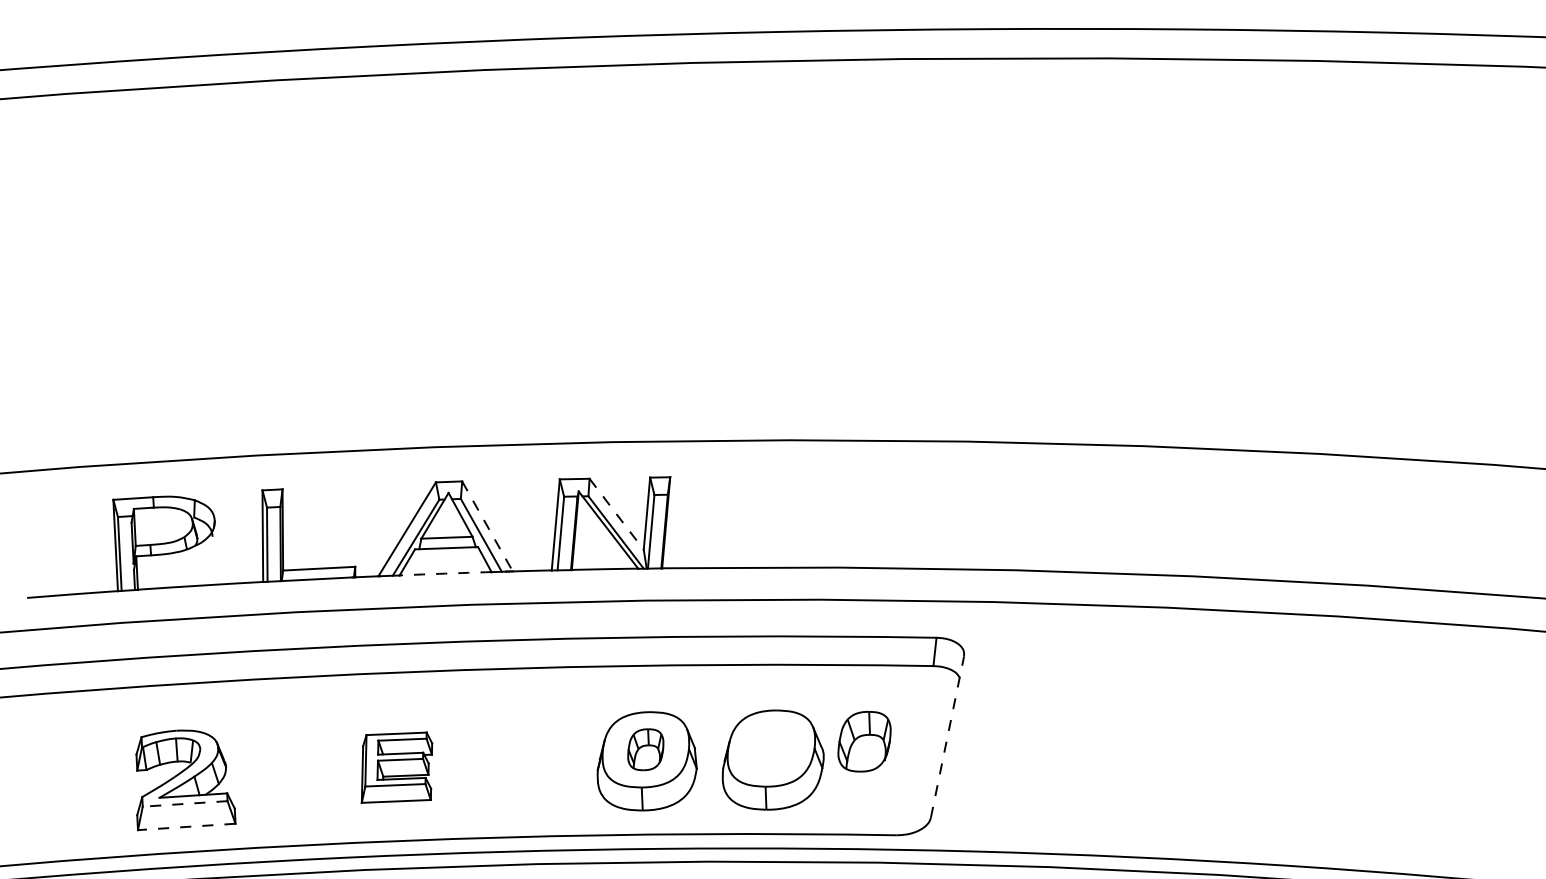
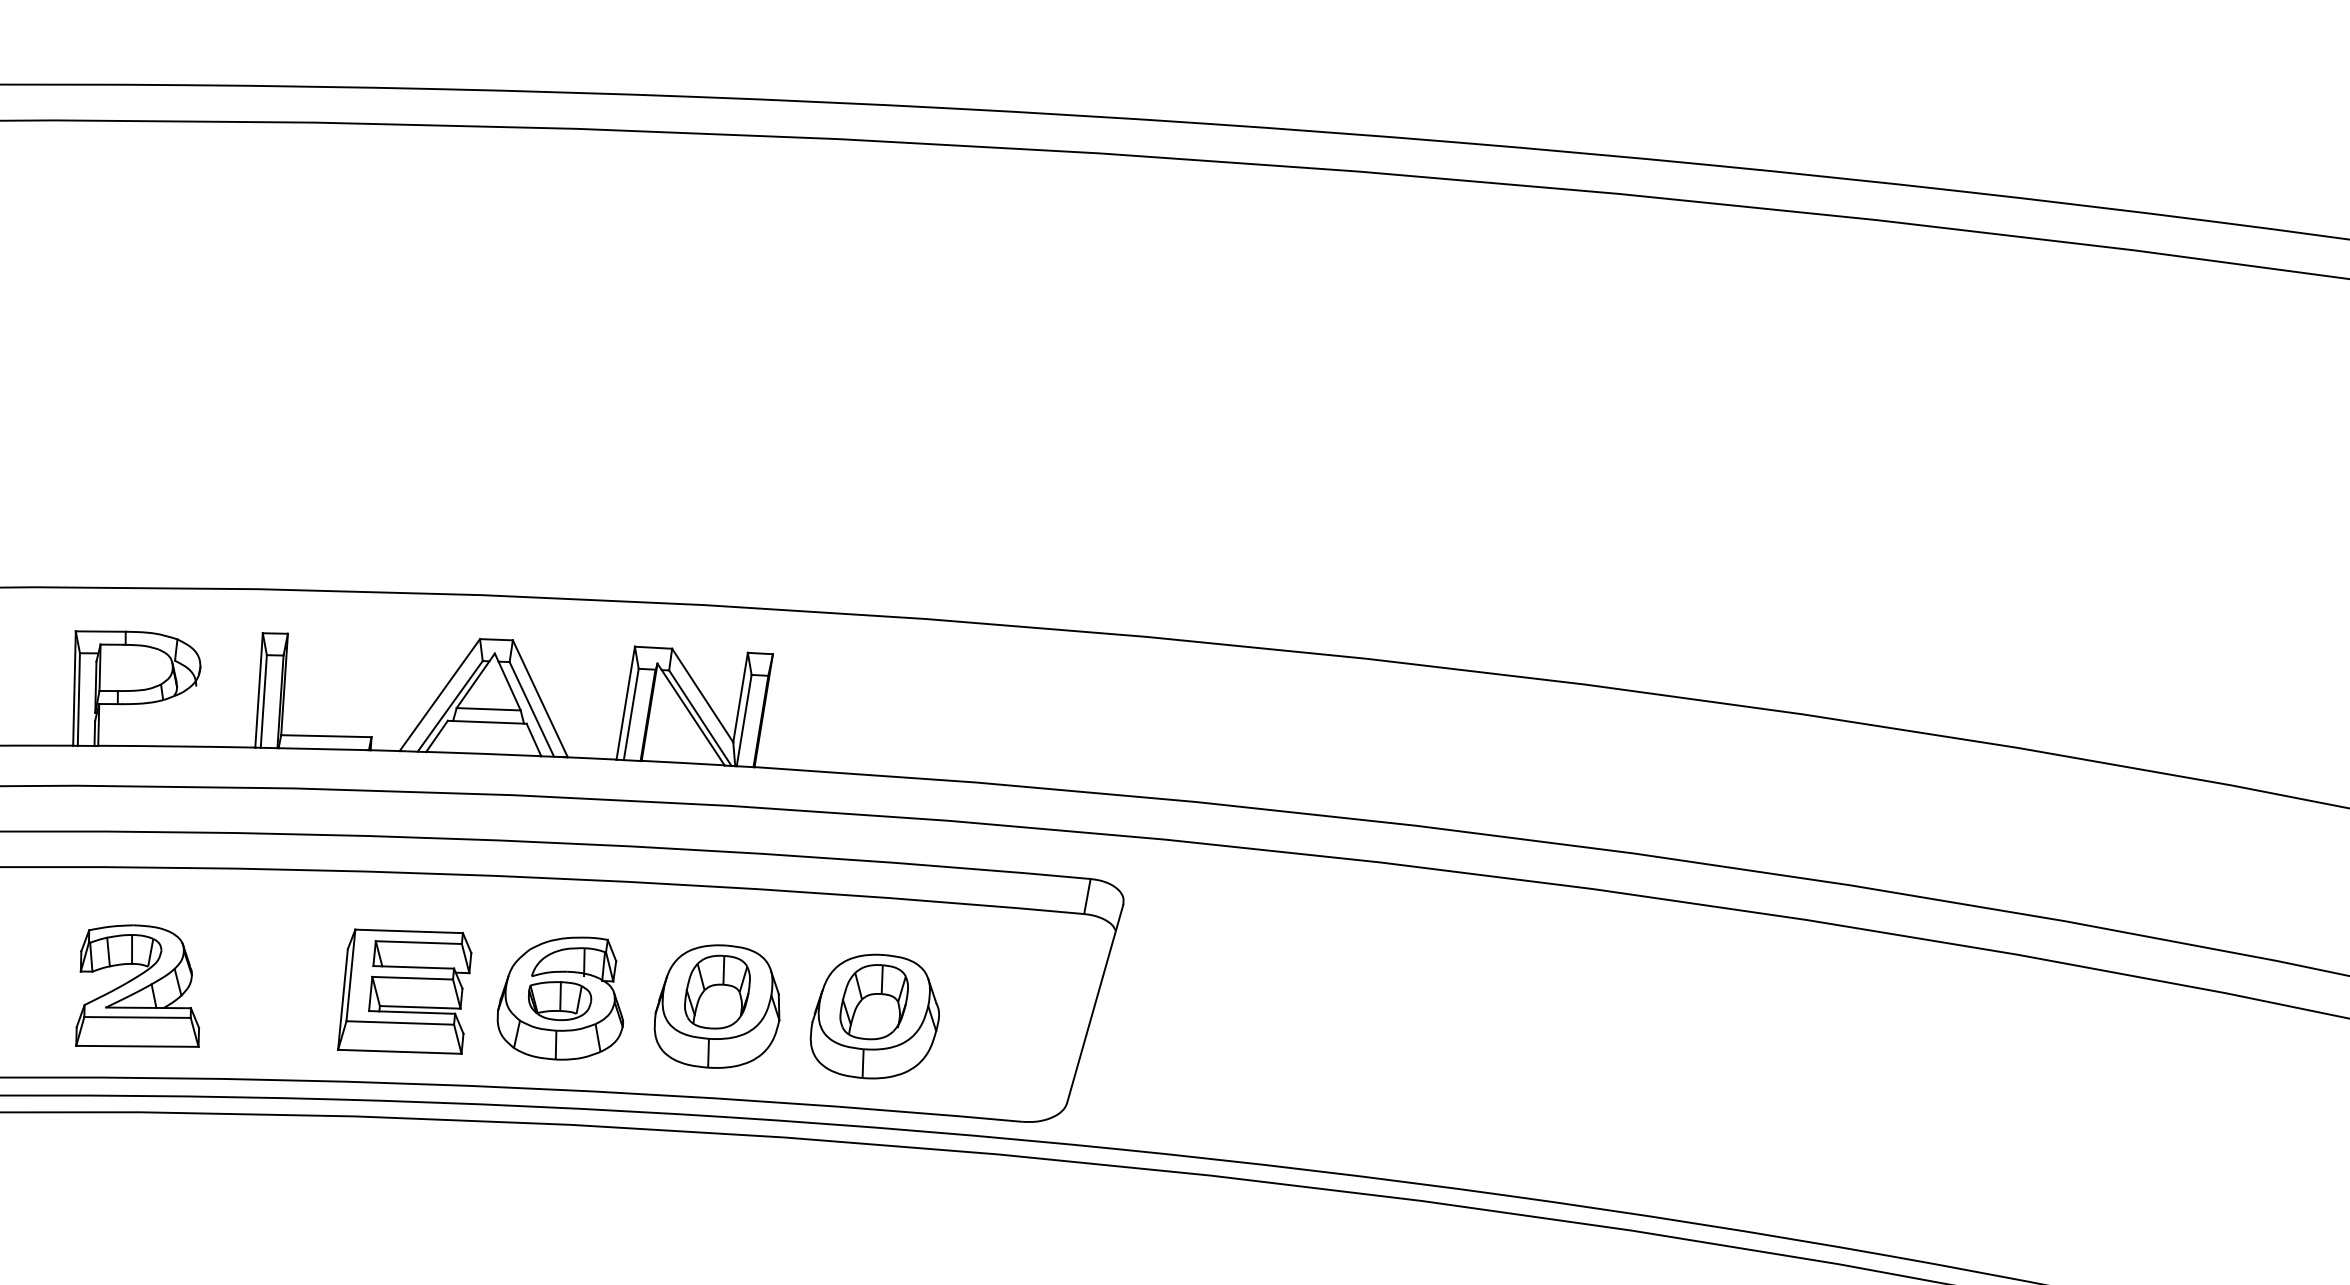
line: (616, 514) -> (702, 695), dashed -> solid
line: (487, 526) -> (540, 698), dashed -> solid
arc: (445, 573) -> (483, 753), dashed -> solid
line: (947, 737) -> (1095, 1004), dashed -> solid
part: (863, 742) -> (873, 1002), moved
part: (645, 749) -> (717, 991), size x1.43
part: (520, 764) -> (559, 998), added
part: (396, 767) -> (404, 991), size x1.43
line: (185, 803) -> (137, 1017), dashed -> solid
line: (186, 827) -> (136, 1046), dashed -> solid

